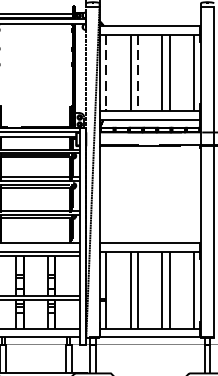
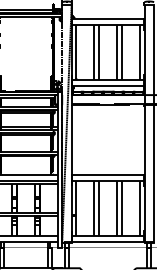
line: (106, 73) -> (76, 52), dashed -> solid
line: (138, 73) -> (99, 52), dashed -> solid

